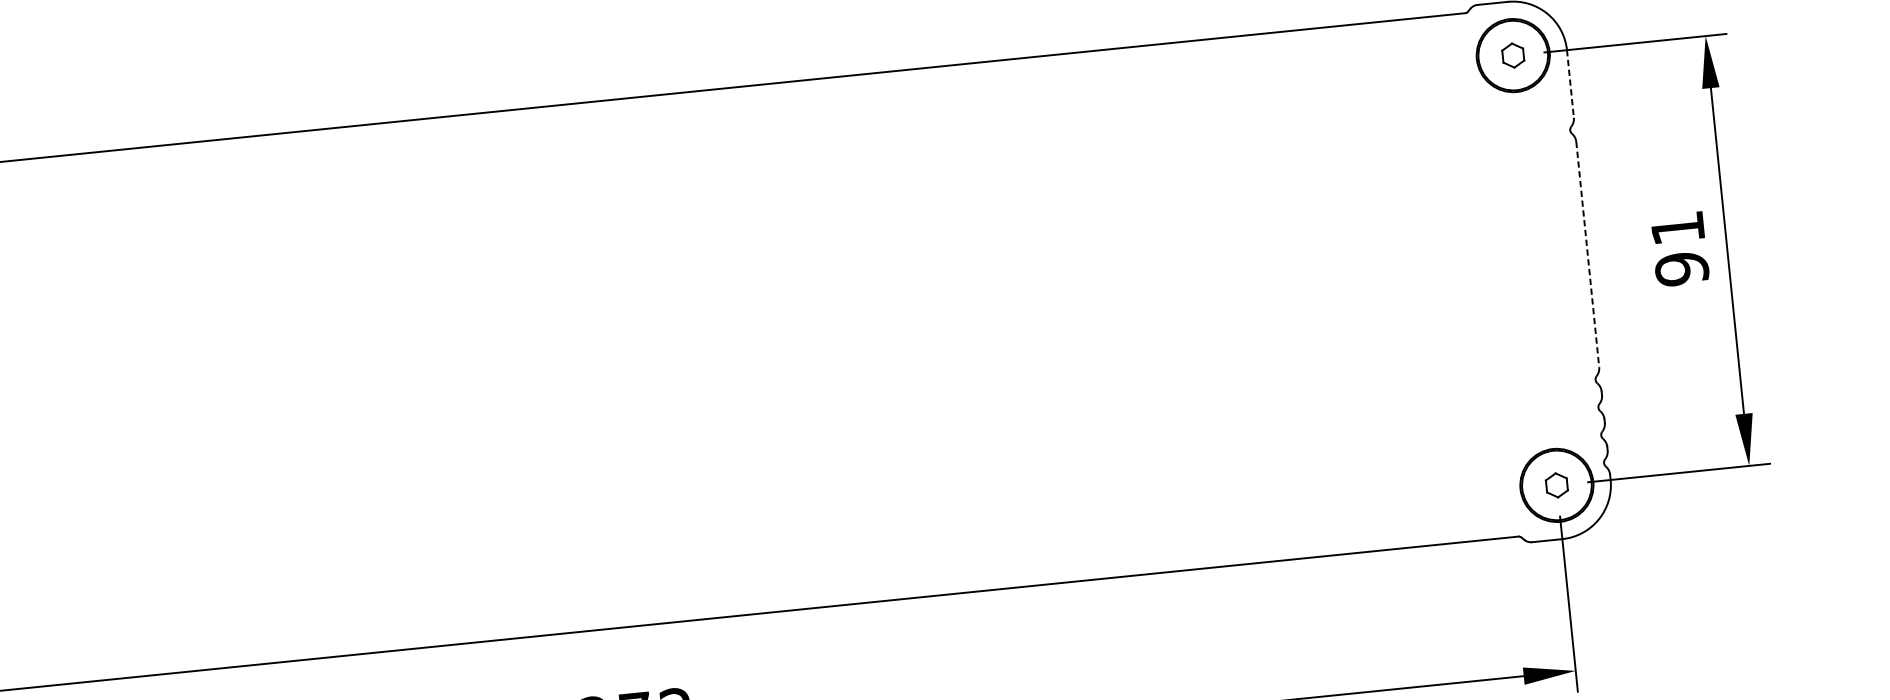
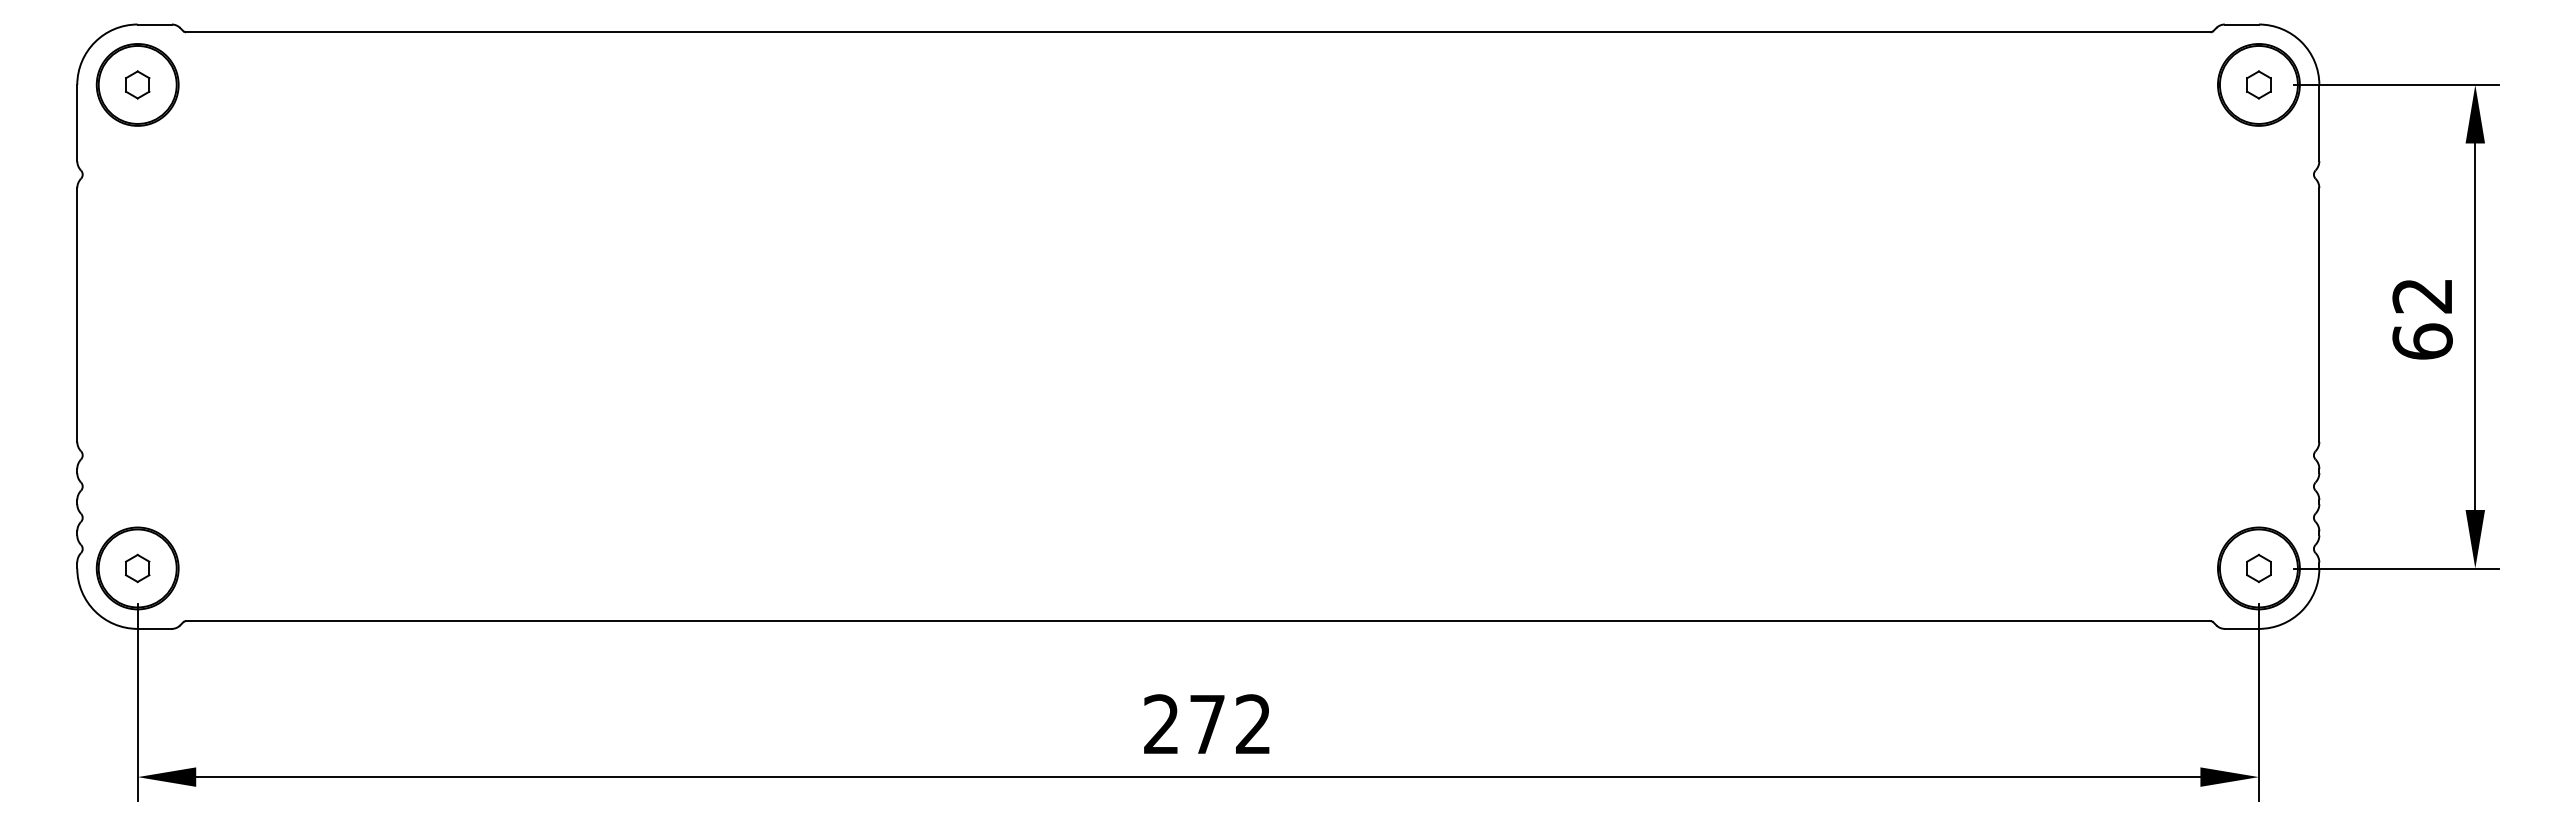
line: (1570, 84) -> (2319, 123), dashed -> solid
text: (1679, 249) -> (2422, 319), 91 -> 62
line: (1587, 255) -> (2319, 315), dashed -> solid

